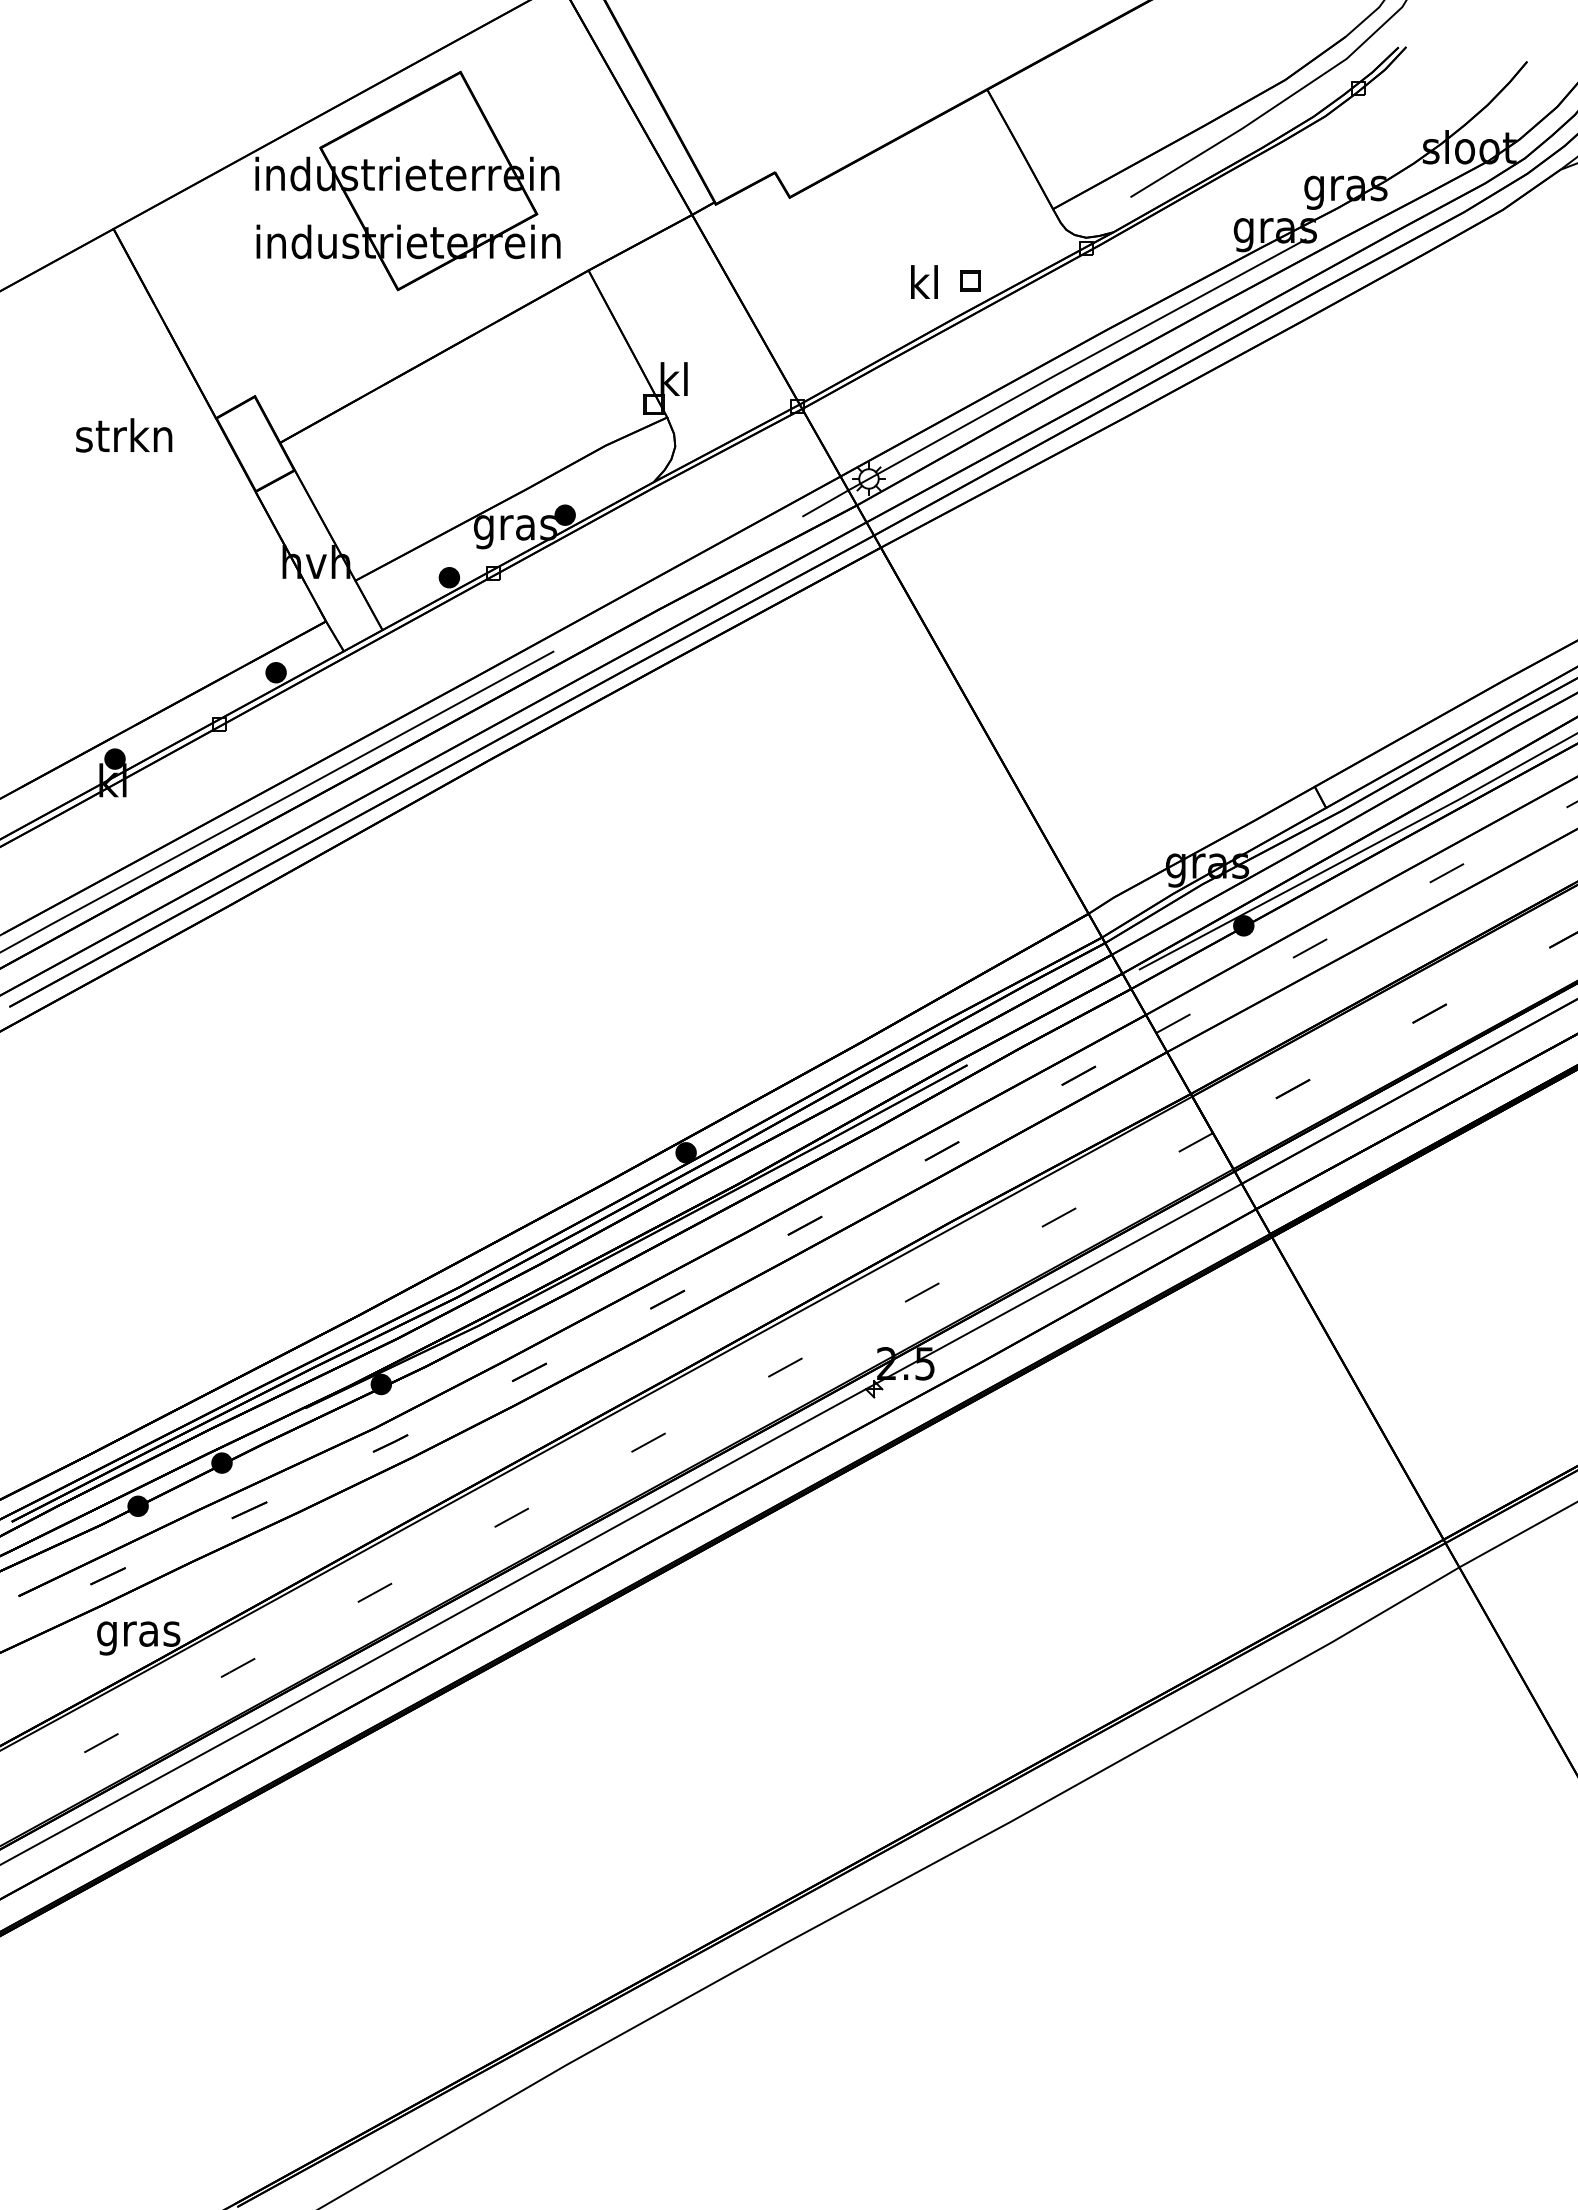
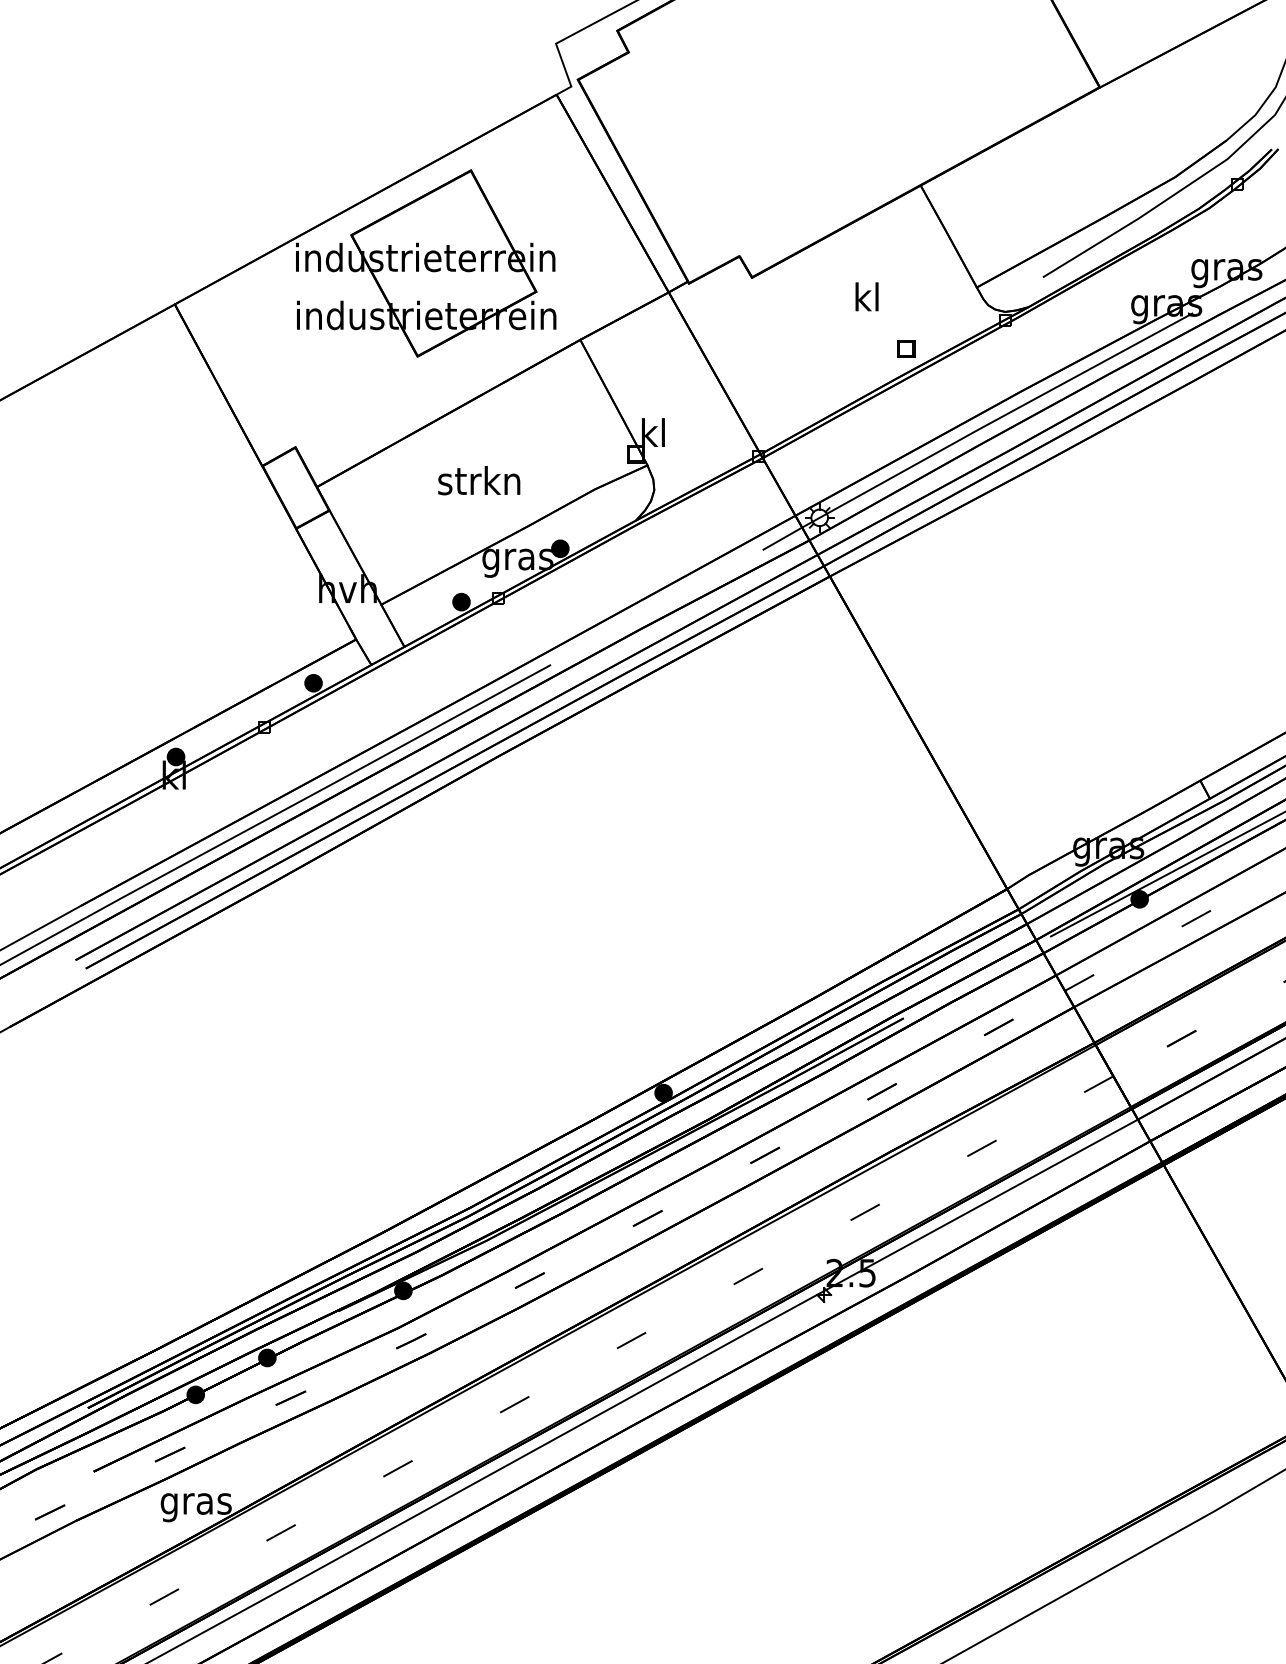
text: (924, 281) -> (867, 296), moved
text: (124, 435) -> (479, 480), moved

